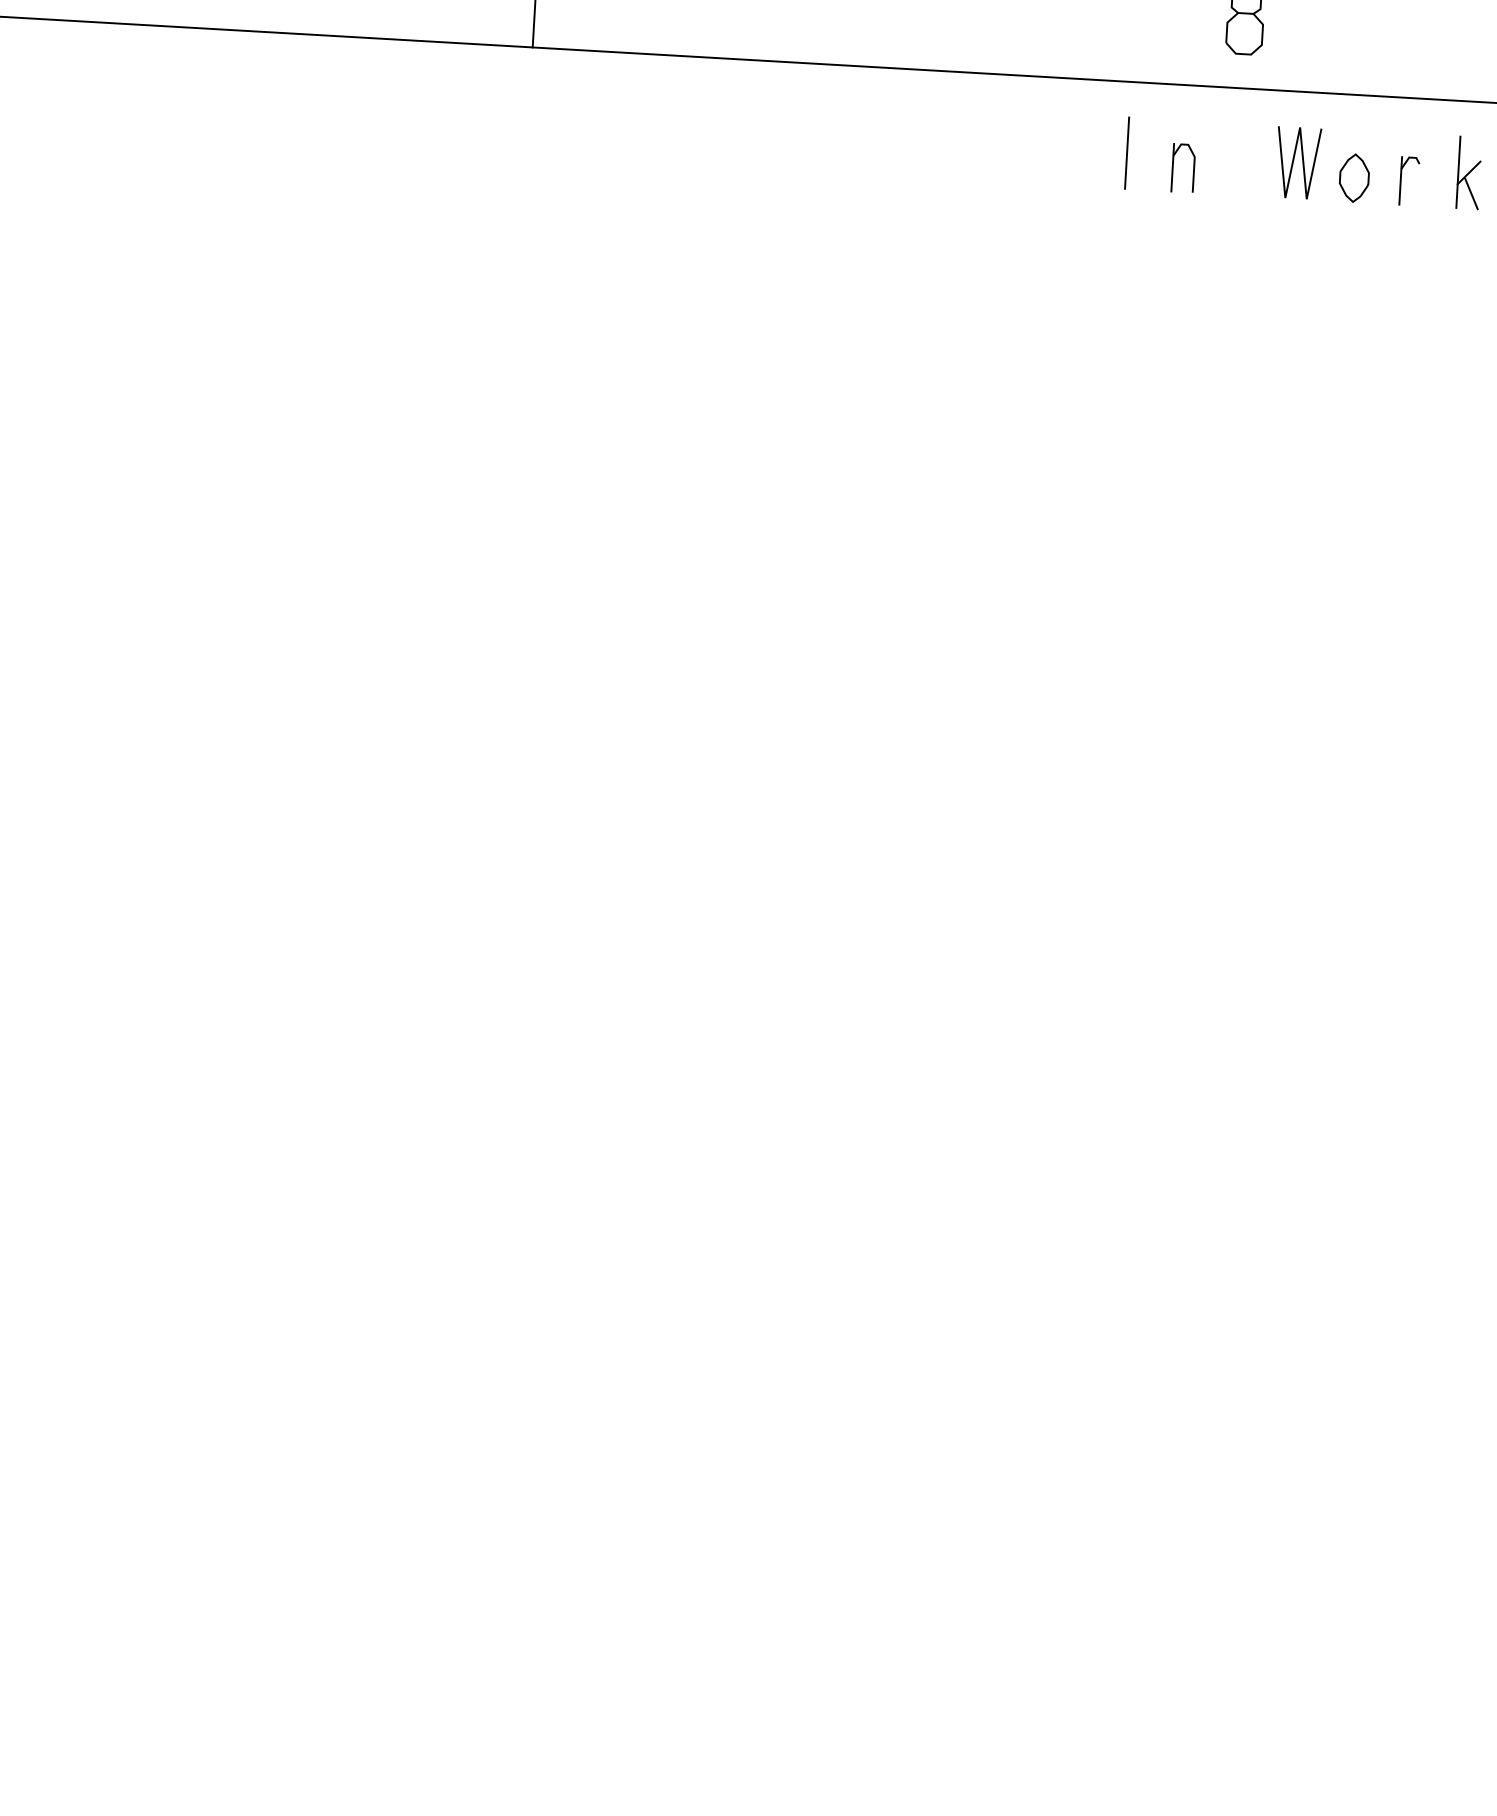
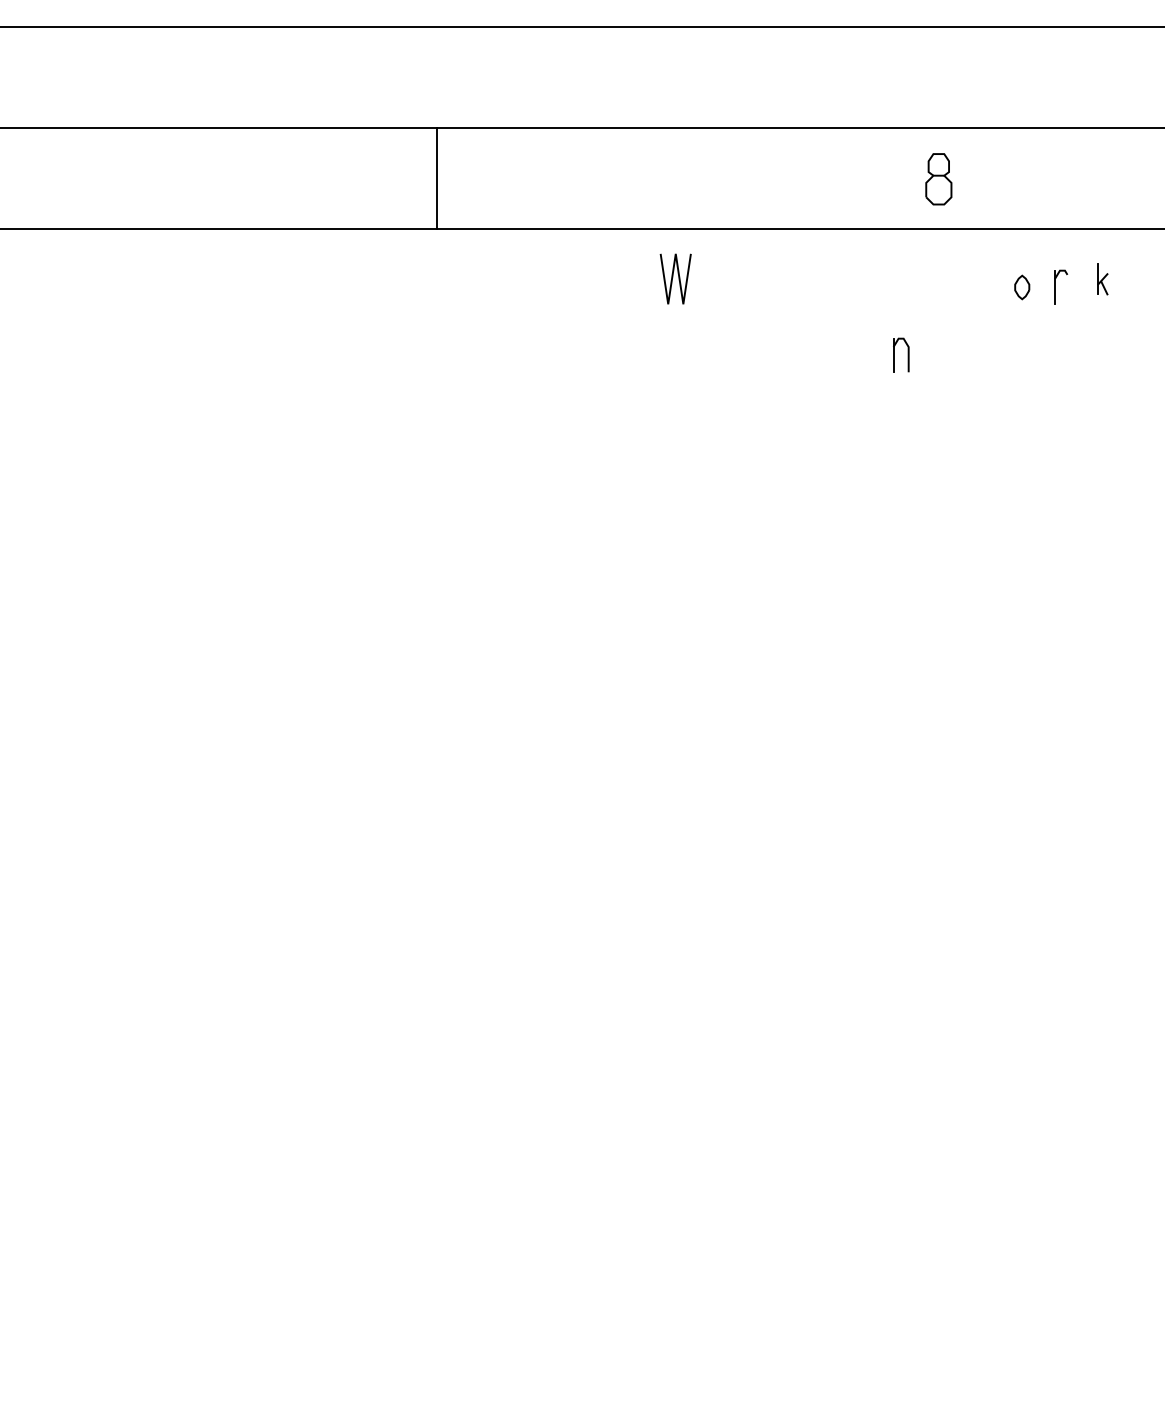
line: (1126, 152) -> (860, 278), removed
line: (1294, 160) -> (673, 277), moved
part: (1184, 166) -> (901, 354), moved
part: (1468, 173) -> (1102, 279), size x0.6
part: (1354, 178) -> (1022, 287), size x0.7

